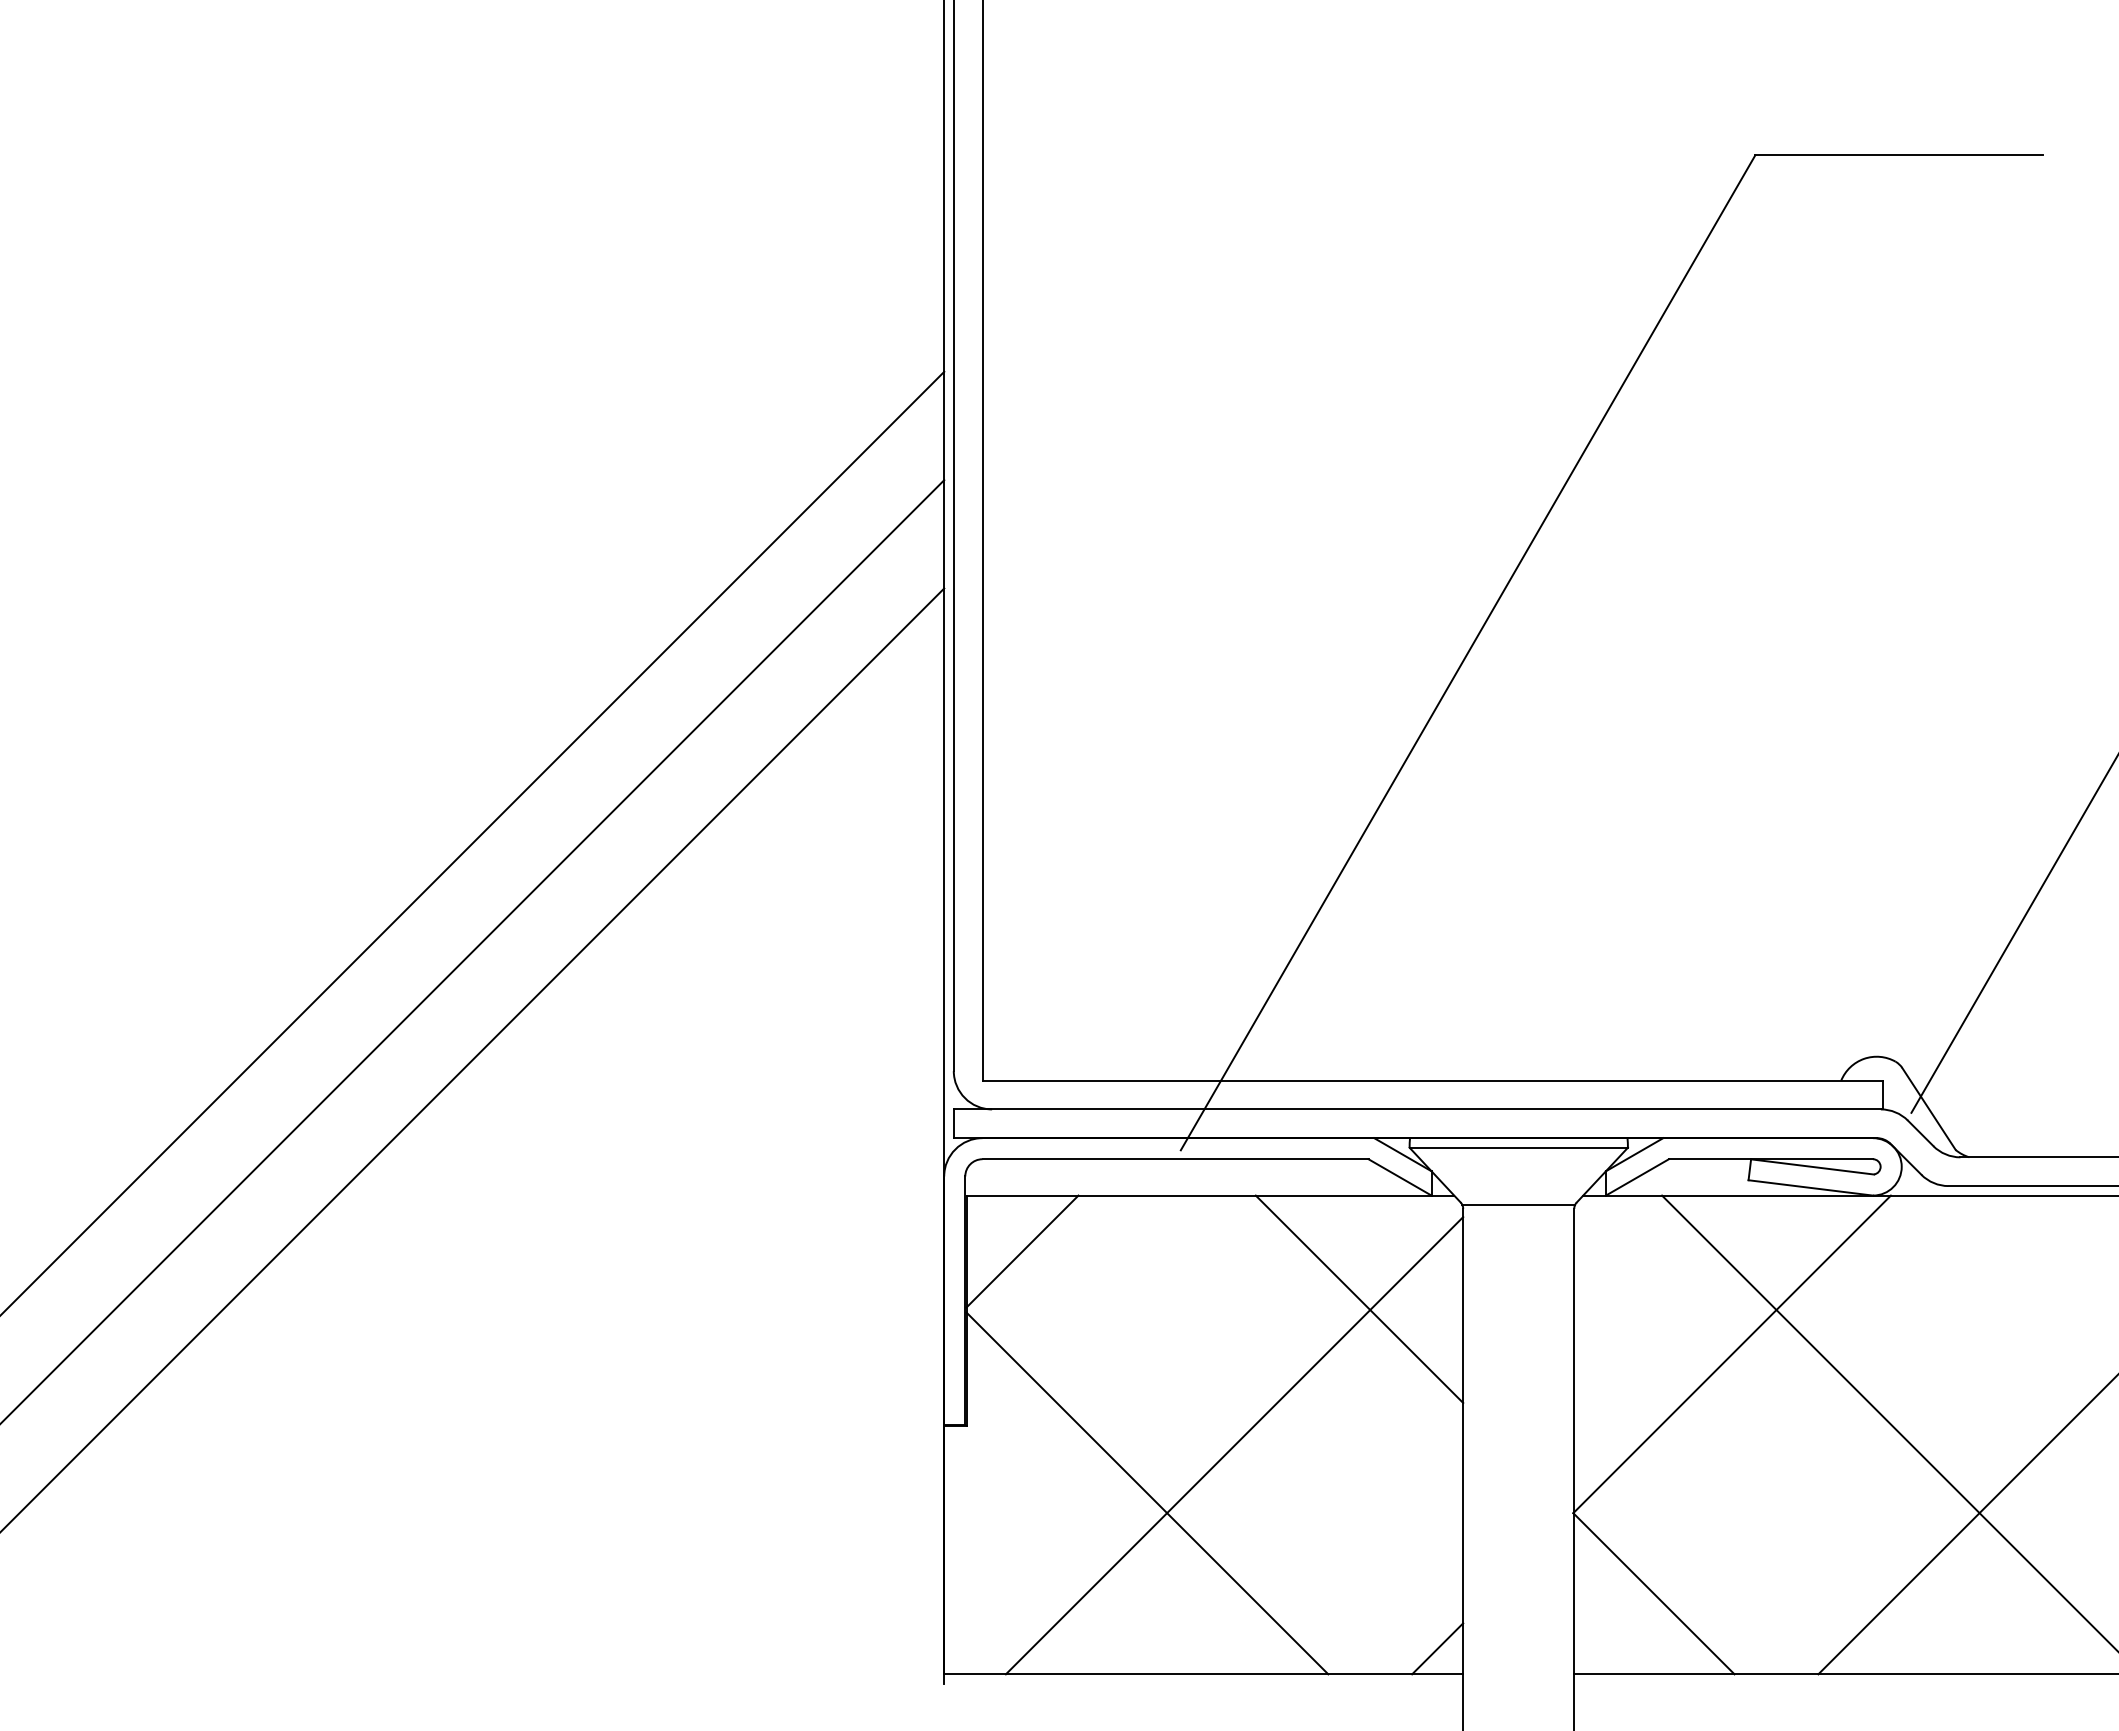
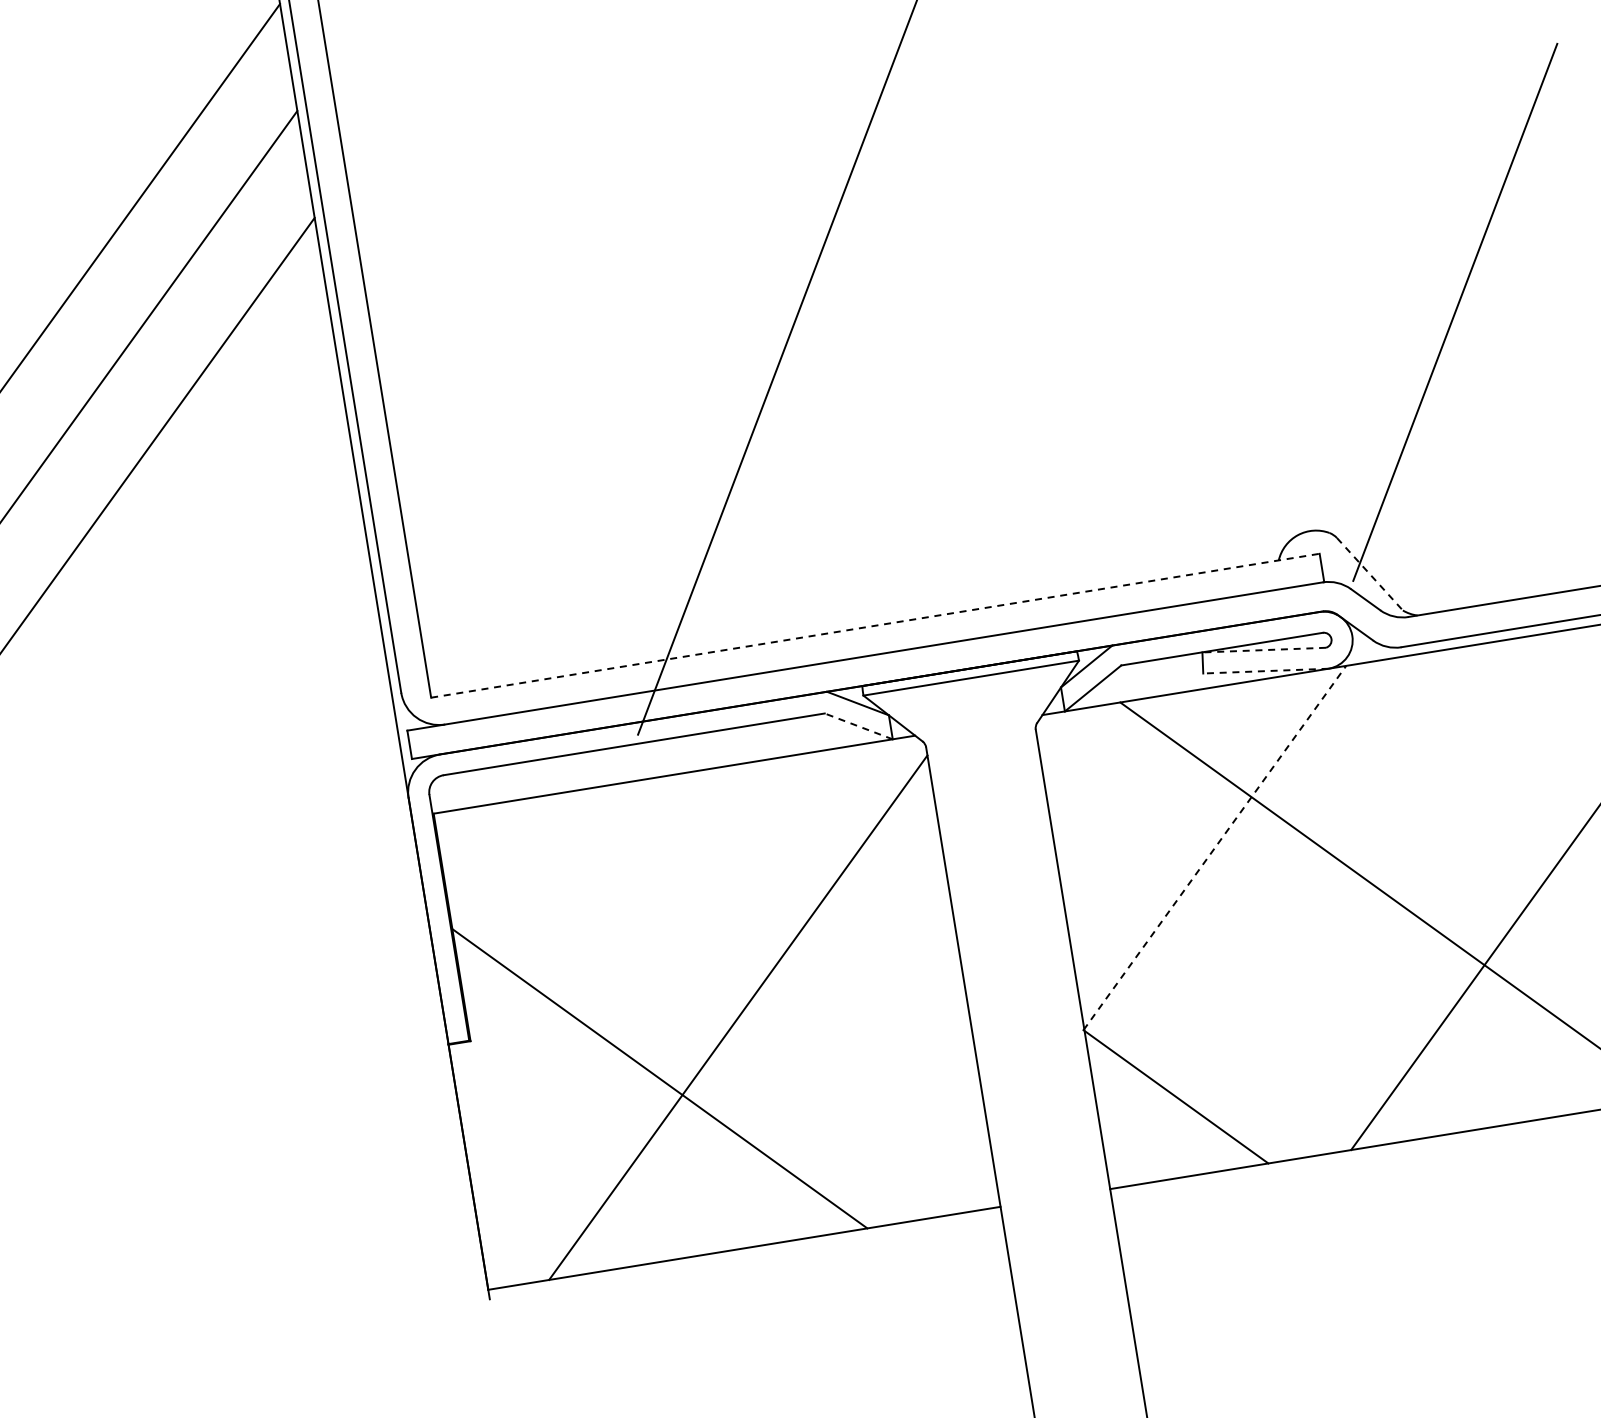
line: (1433, 1080) -> (876, 625), solid -> dashed
line: (1928, 1108) -> (1369, 573), solid -> dashed
line: (1812, 1166) -> (1264, 649), solid -> dashed
line: (1399, 1177) -> (858, 726), solid -> dashed
line: (1810, 1187) -> (1265, 670), solid -> dashed
line: (1518, 1205) -> (980, 735), removed
line: (1022, 1251) -> (497, 859), removed
line: (1359, 1298) -> (838, 852), removed
line: (1732, 1354) -> (1215, 848), solid -> dashed
line: (1437, 1648) -> (971, 1185), removed

